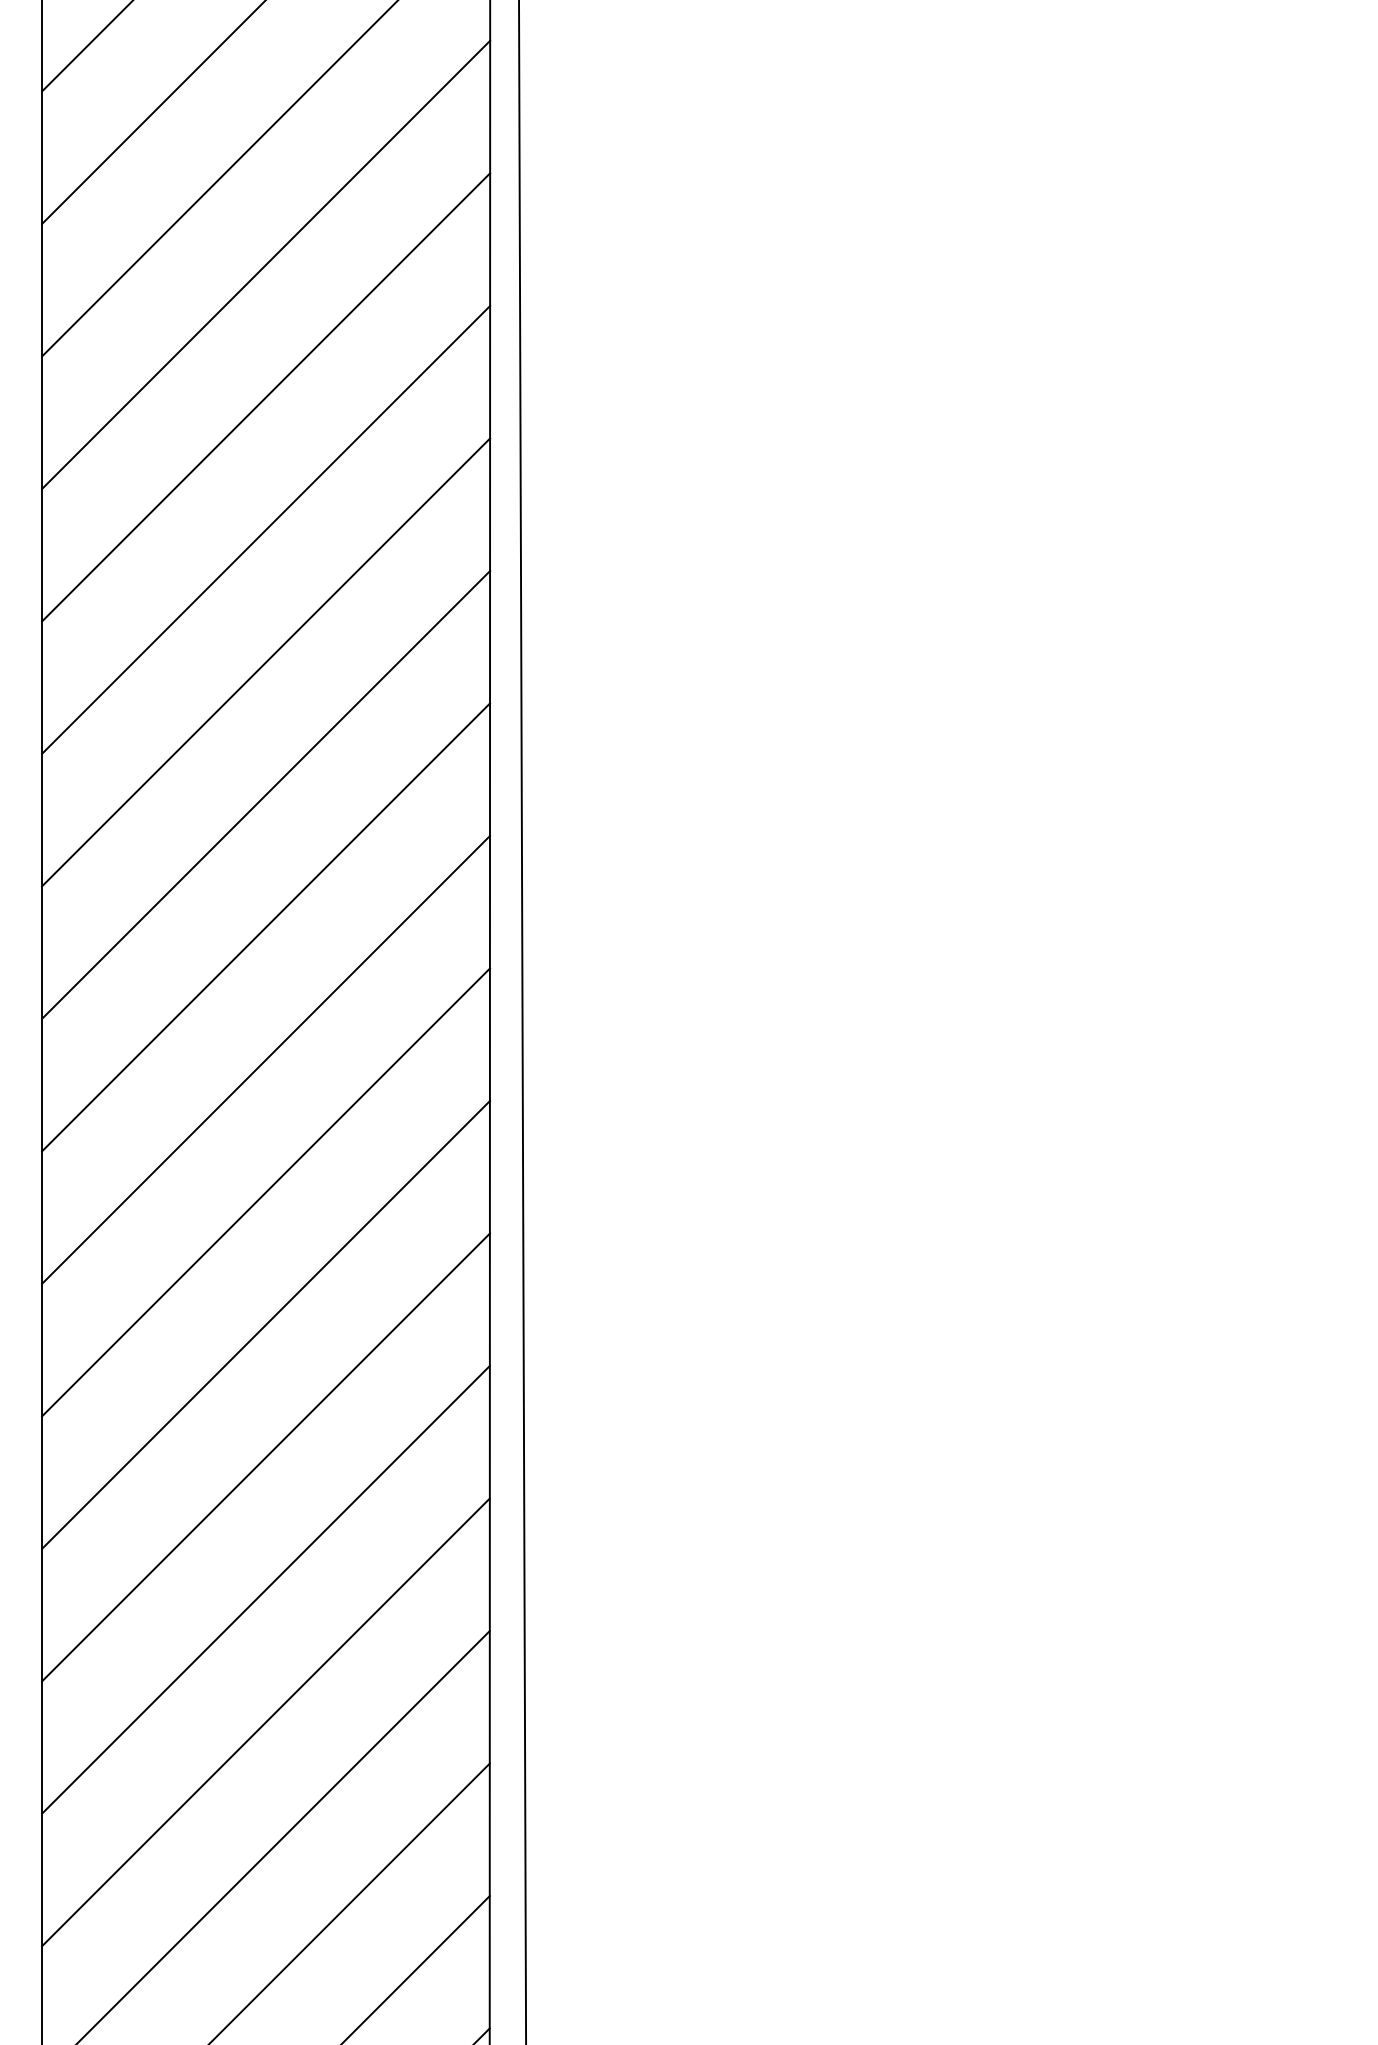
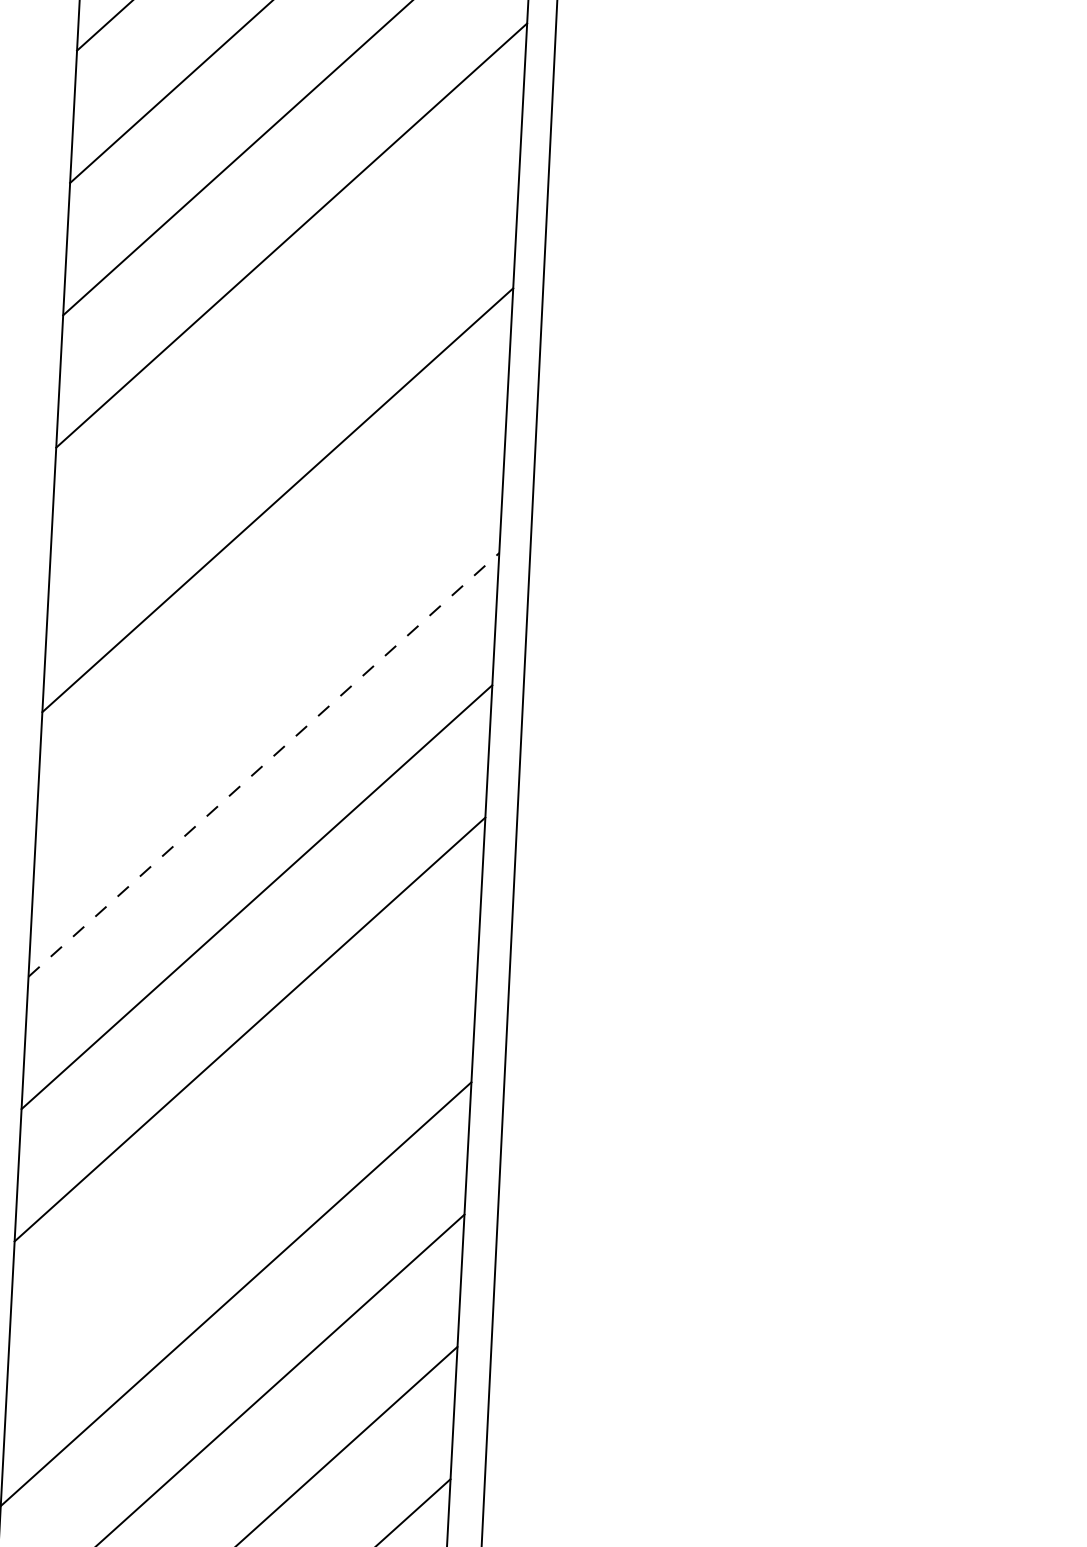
line: (266, 397) -> (285, 368), removed
line: (266, 662) -> (271, 632), removed
line: (266, 794) -> (264, 764), solid -> dashed
line: (265, 1192) -> (242, 1161), removed

